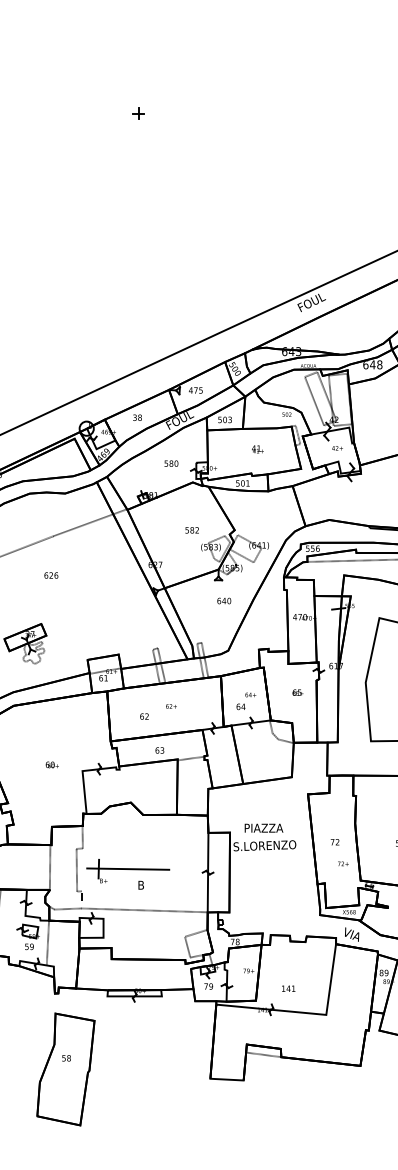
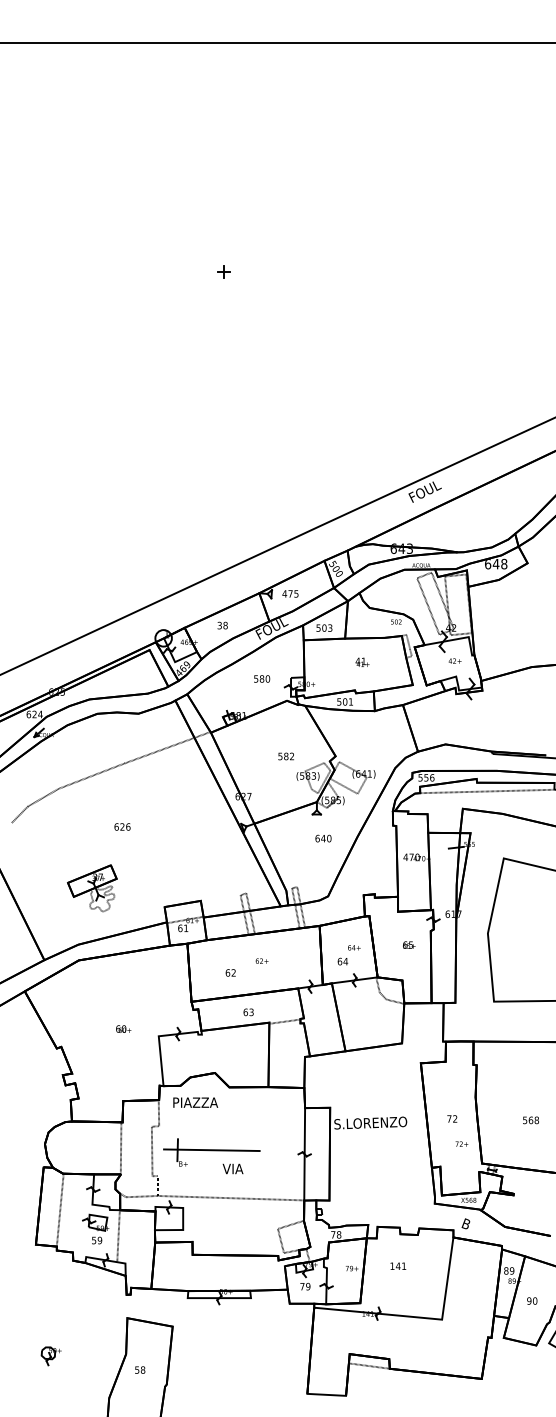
text: (51, 575) -> (122, 826), moved
text: (263, 828) -> (195, 1102), moved
text: (145, 884) -> (232, 1168), B -> VIA
text: (350, 934) -> (470, 1226), VIA -> B
text: (288, 988) -> (398, 1265), moved

